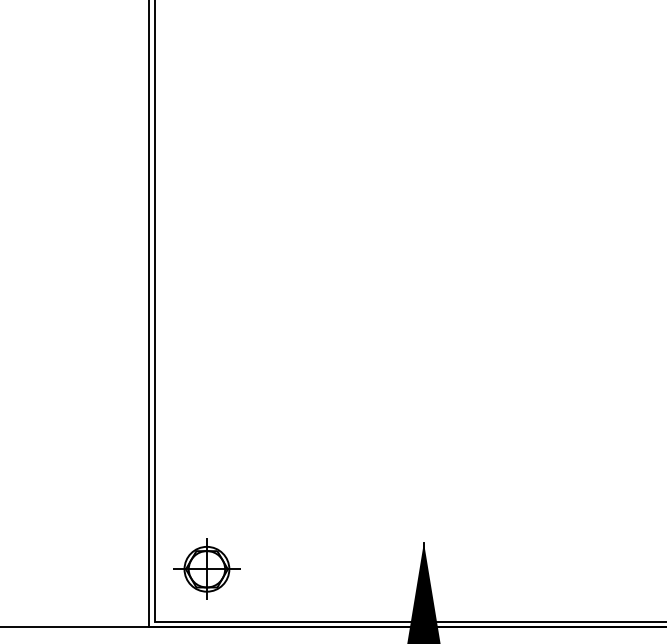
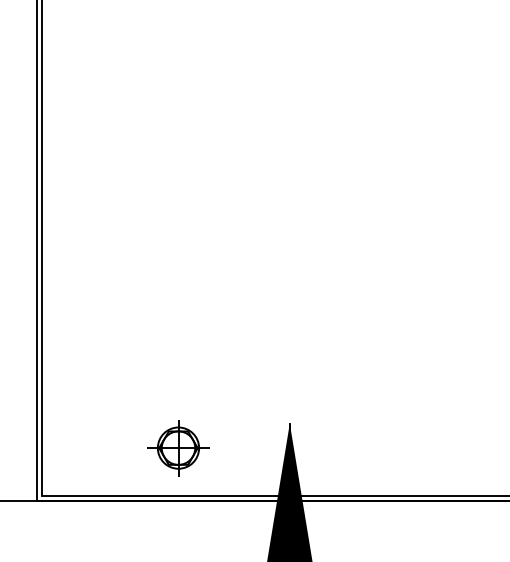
part: (206, 568) -> (178, 447), moved

